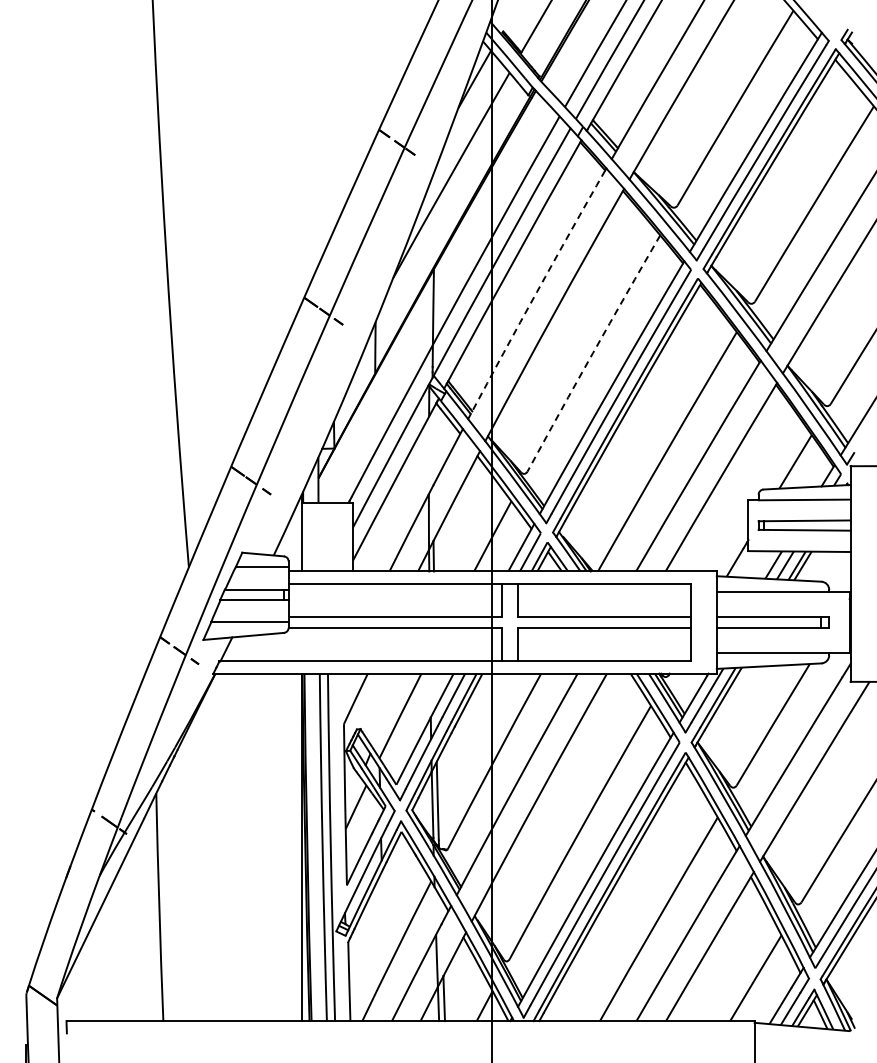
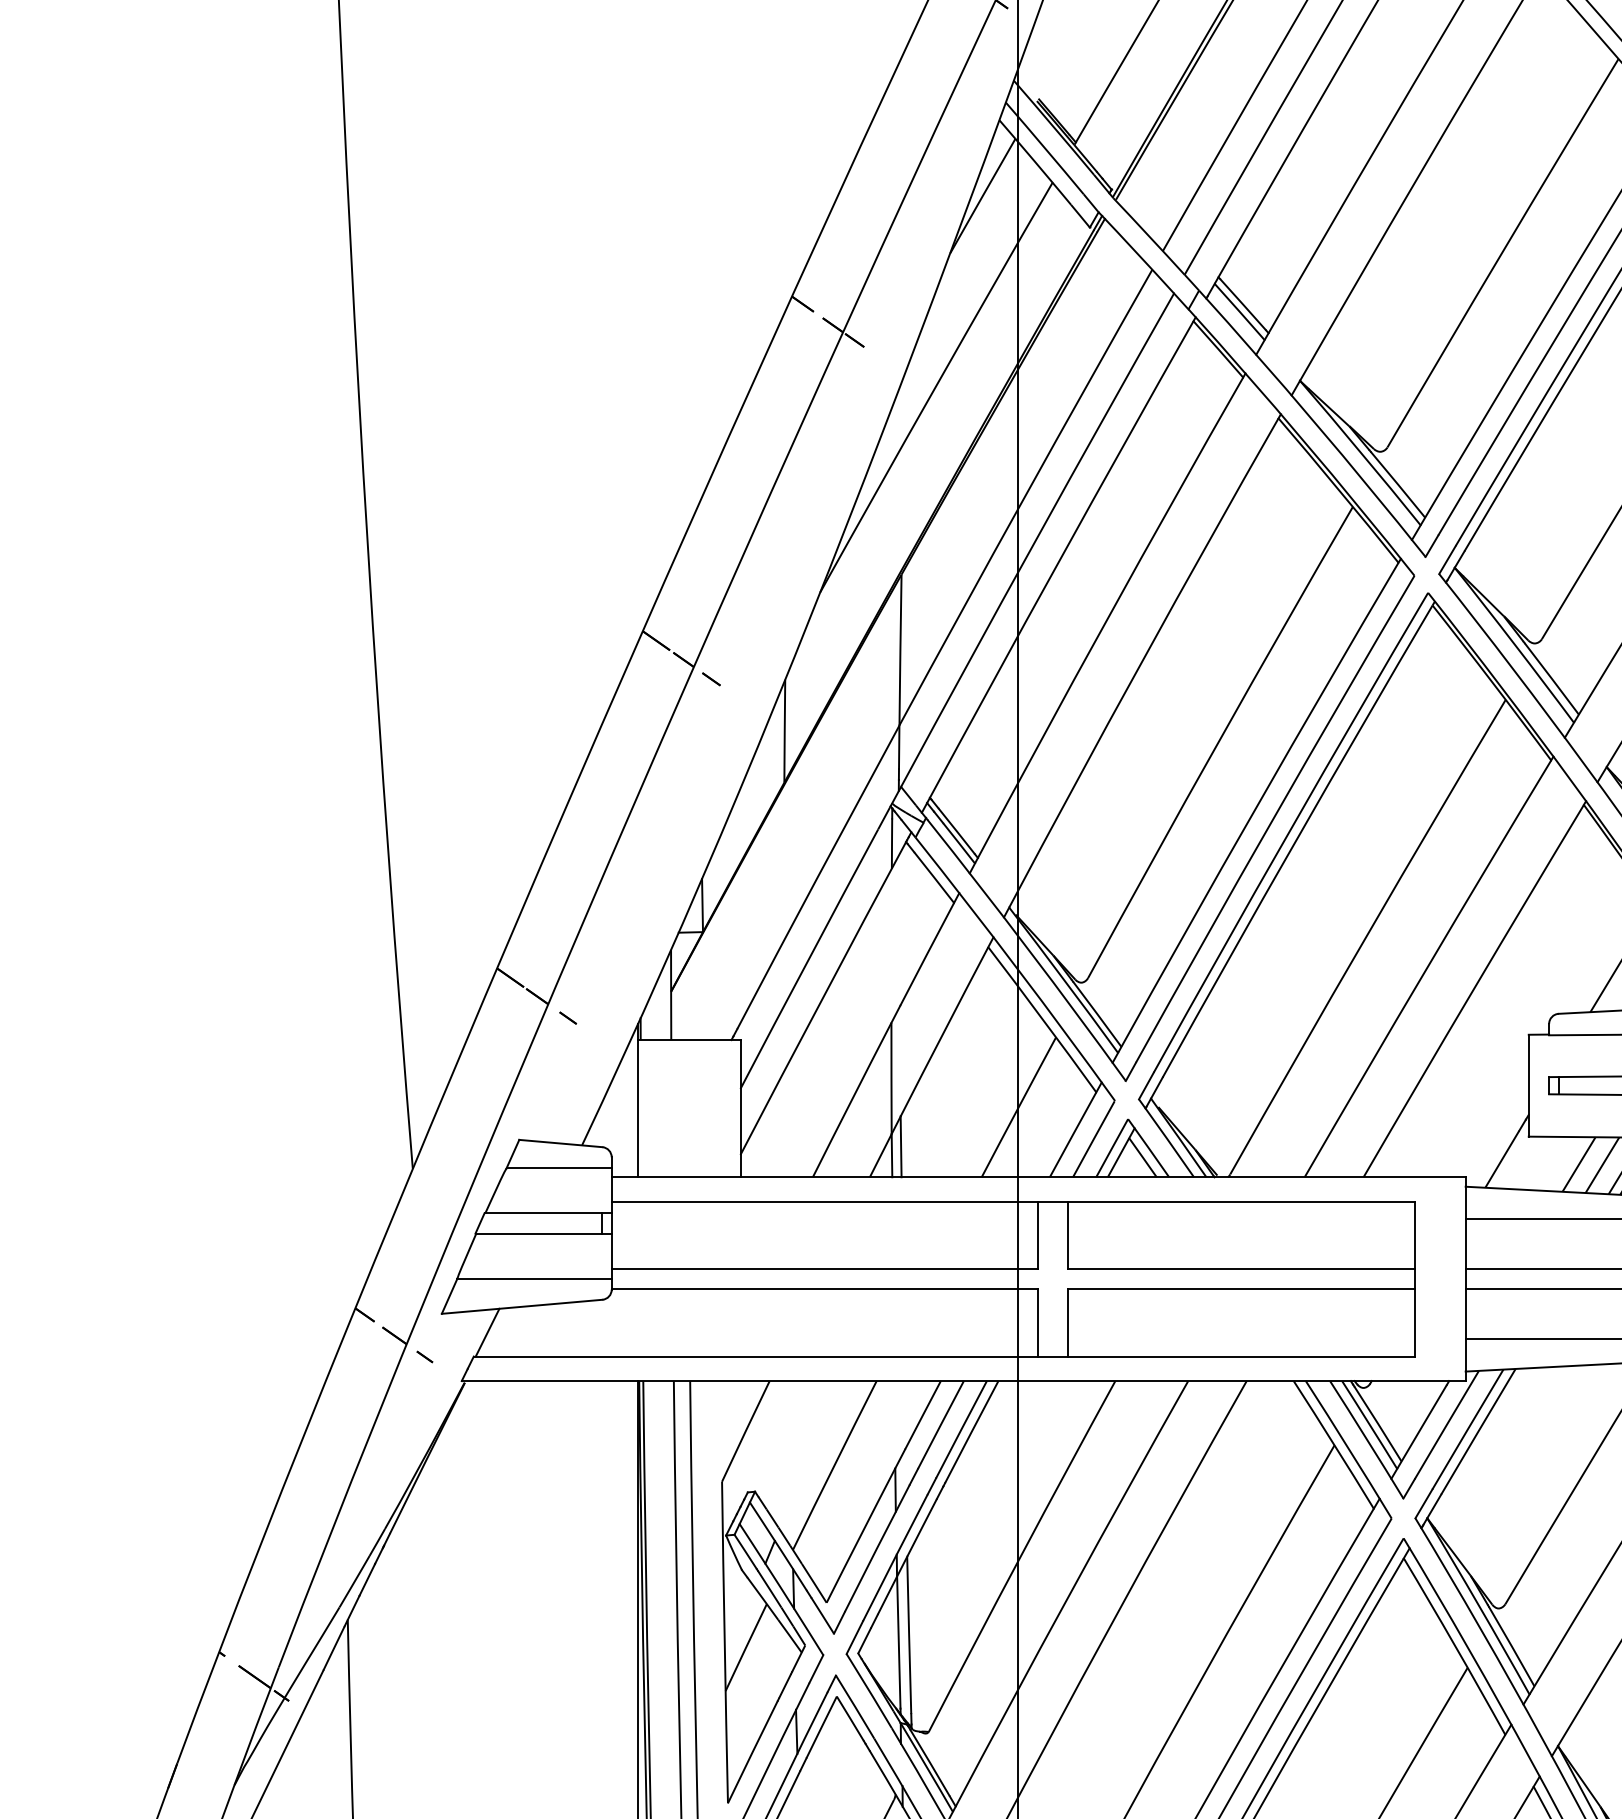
arc: (537, 291) -> (1108, 618), dashed -> solid
arc: (593, 353) -> (1219, 742), dashed -> solid

